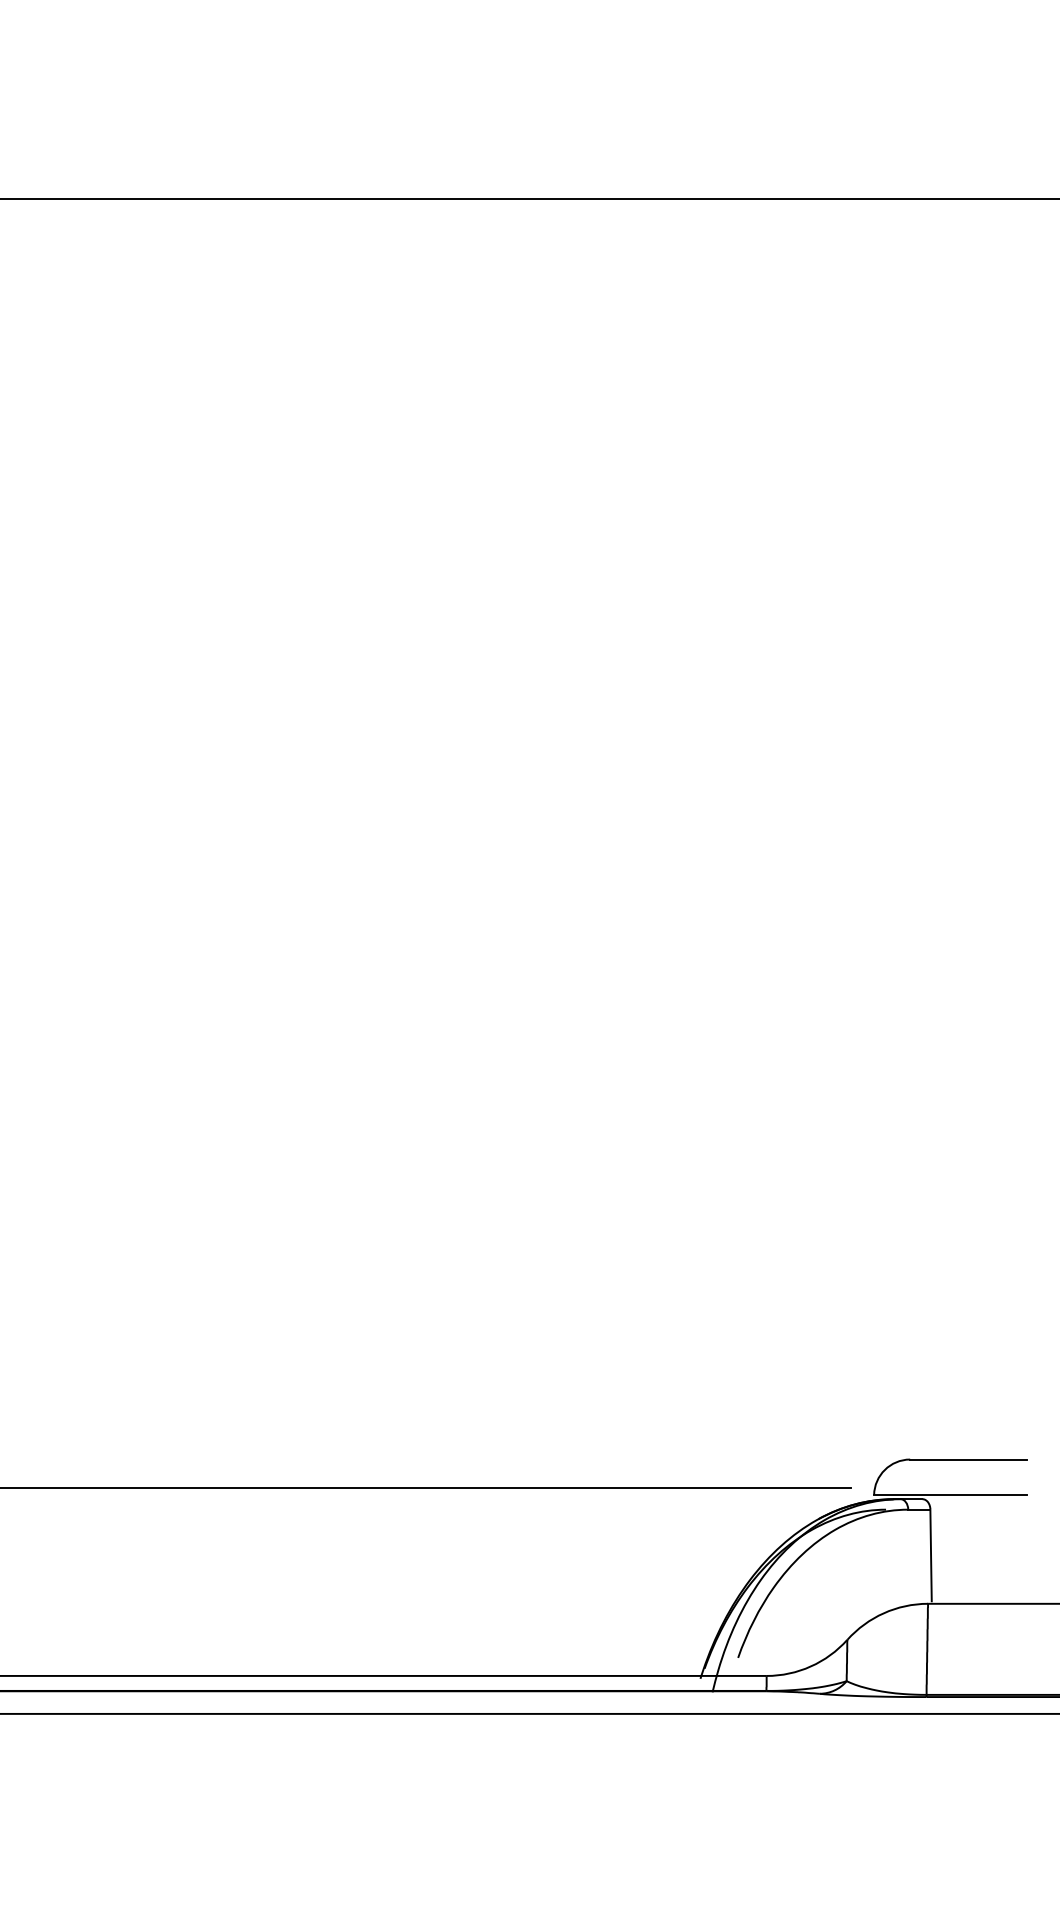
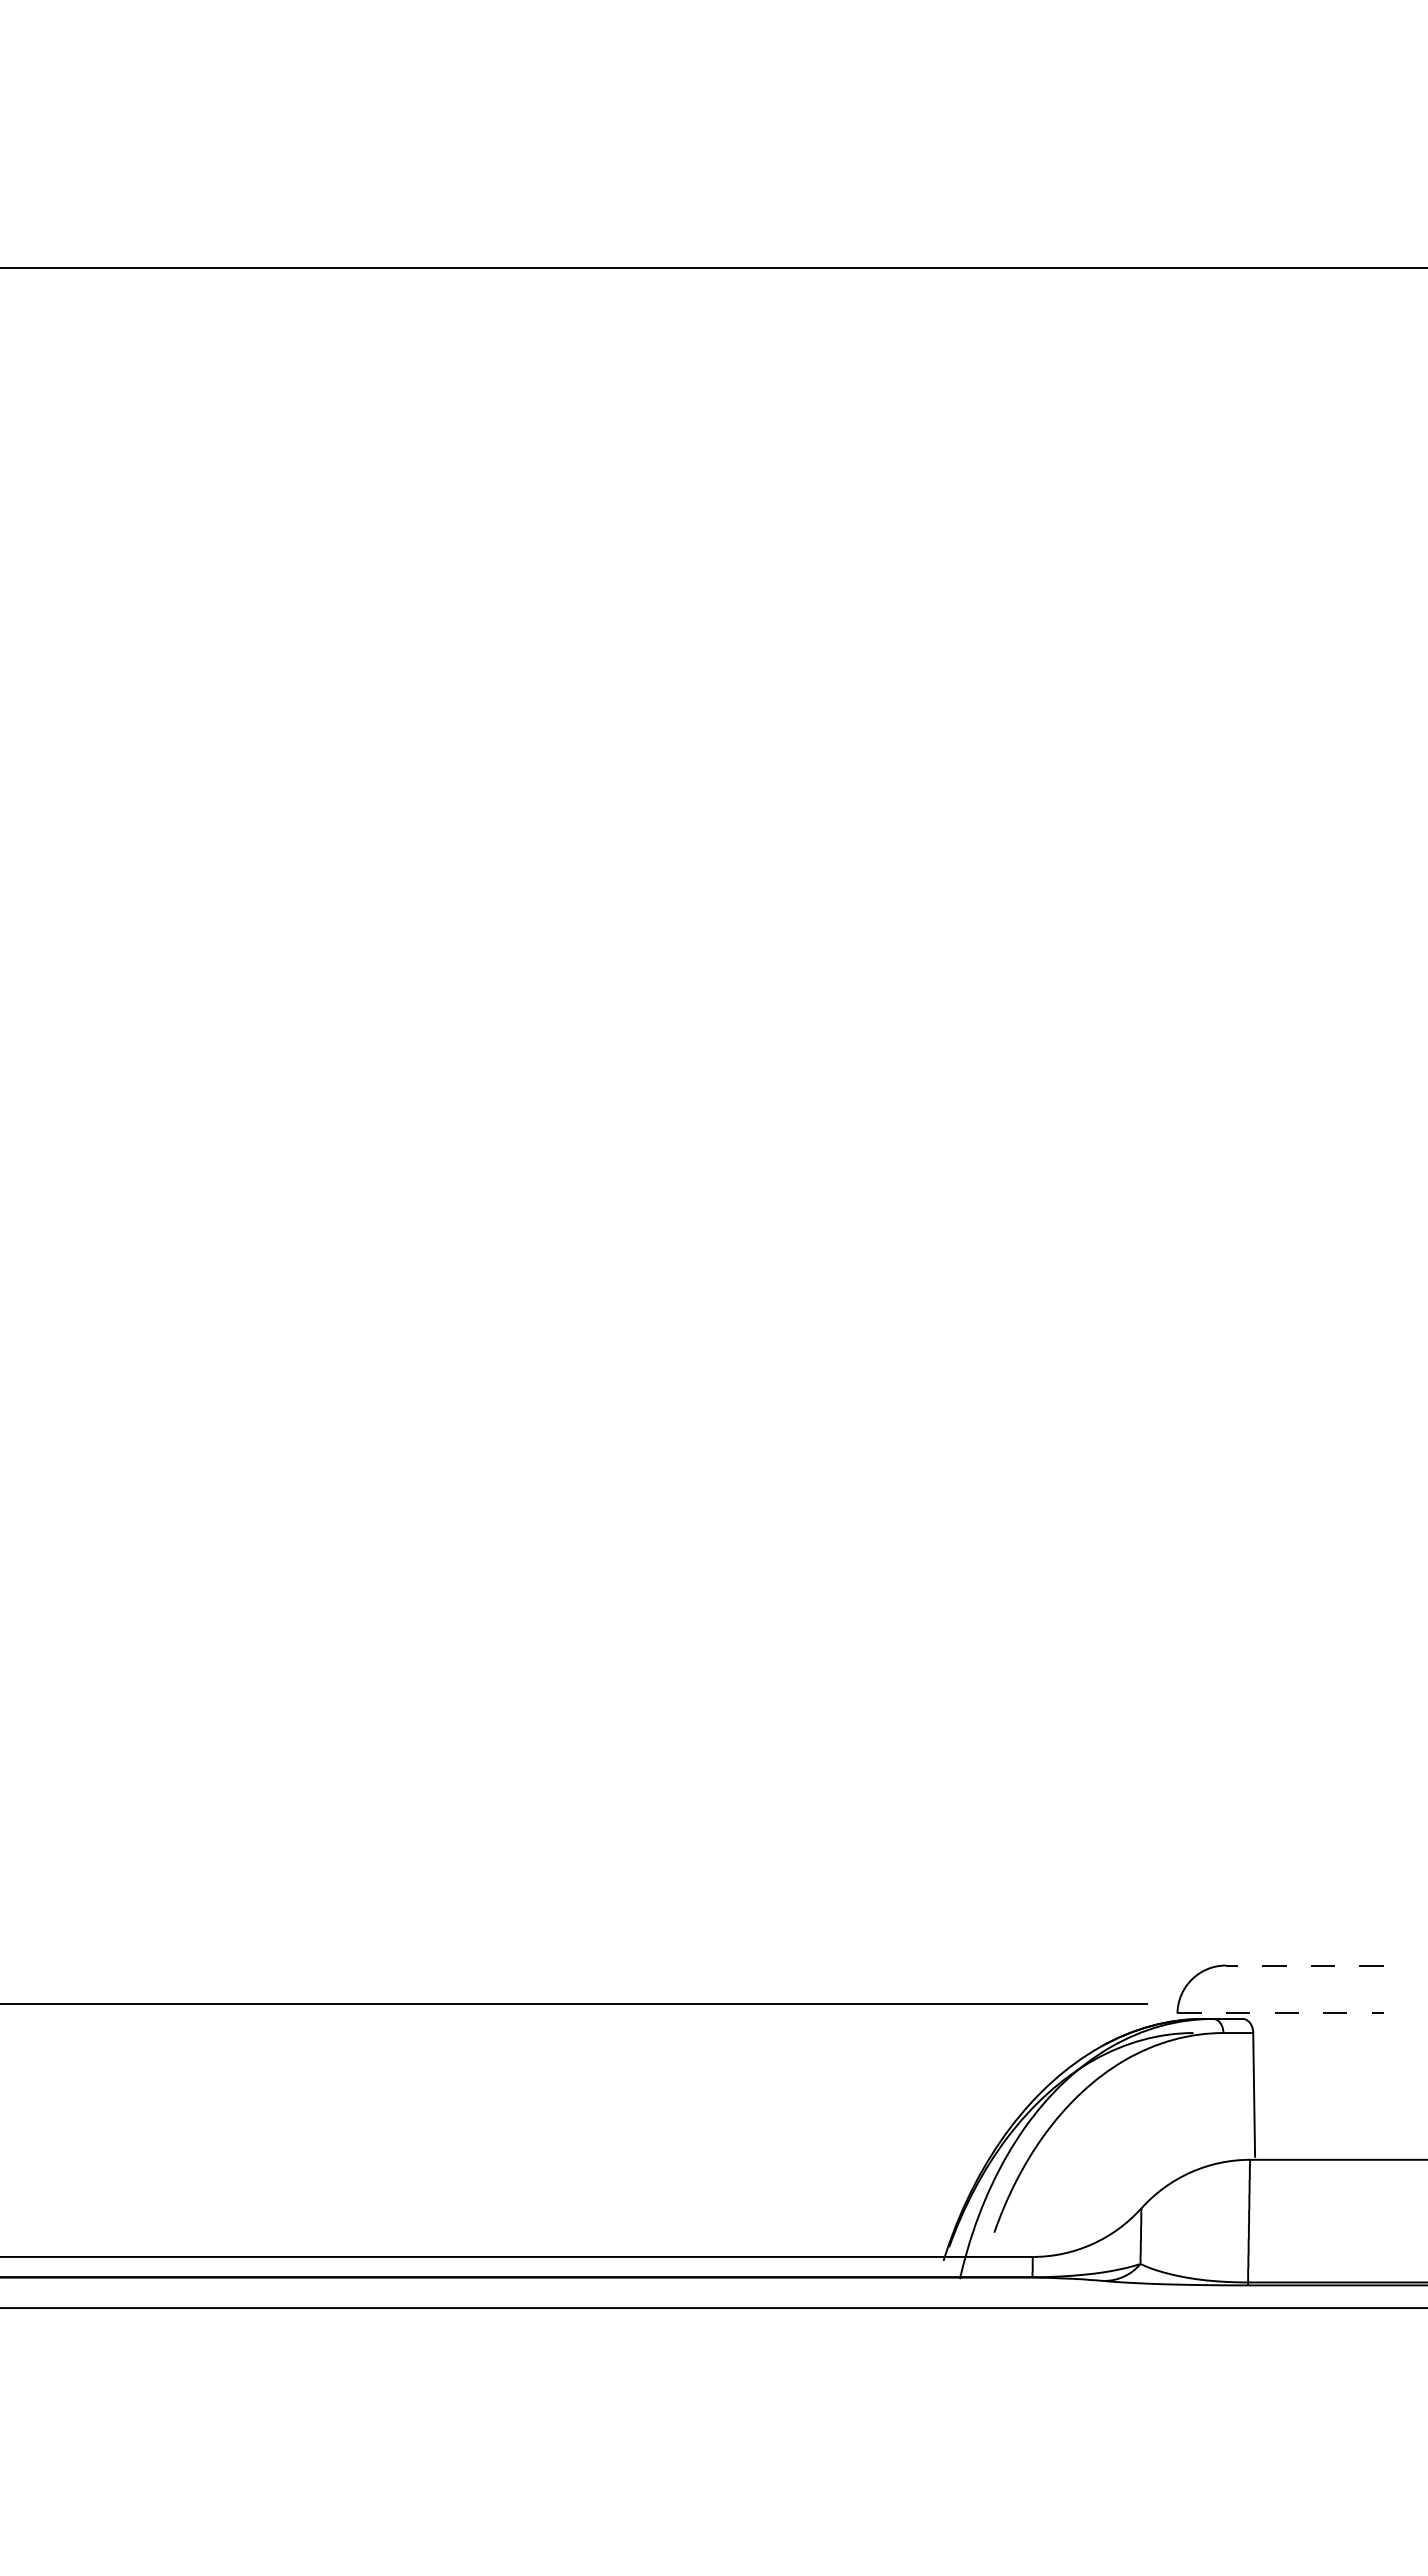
line: (968, 1459) -> (1304, 1965), solid -> dashed
line: (951, 1495) -> (1281, 2013), solid -> dashed

